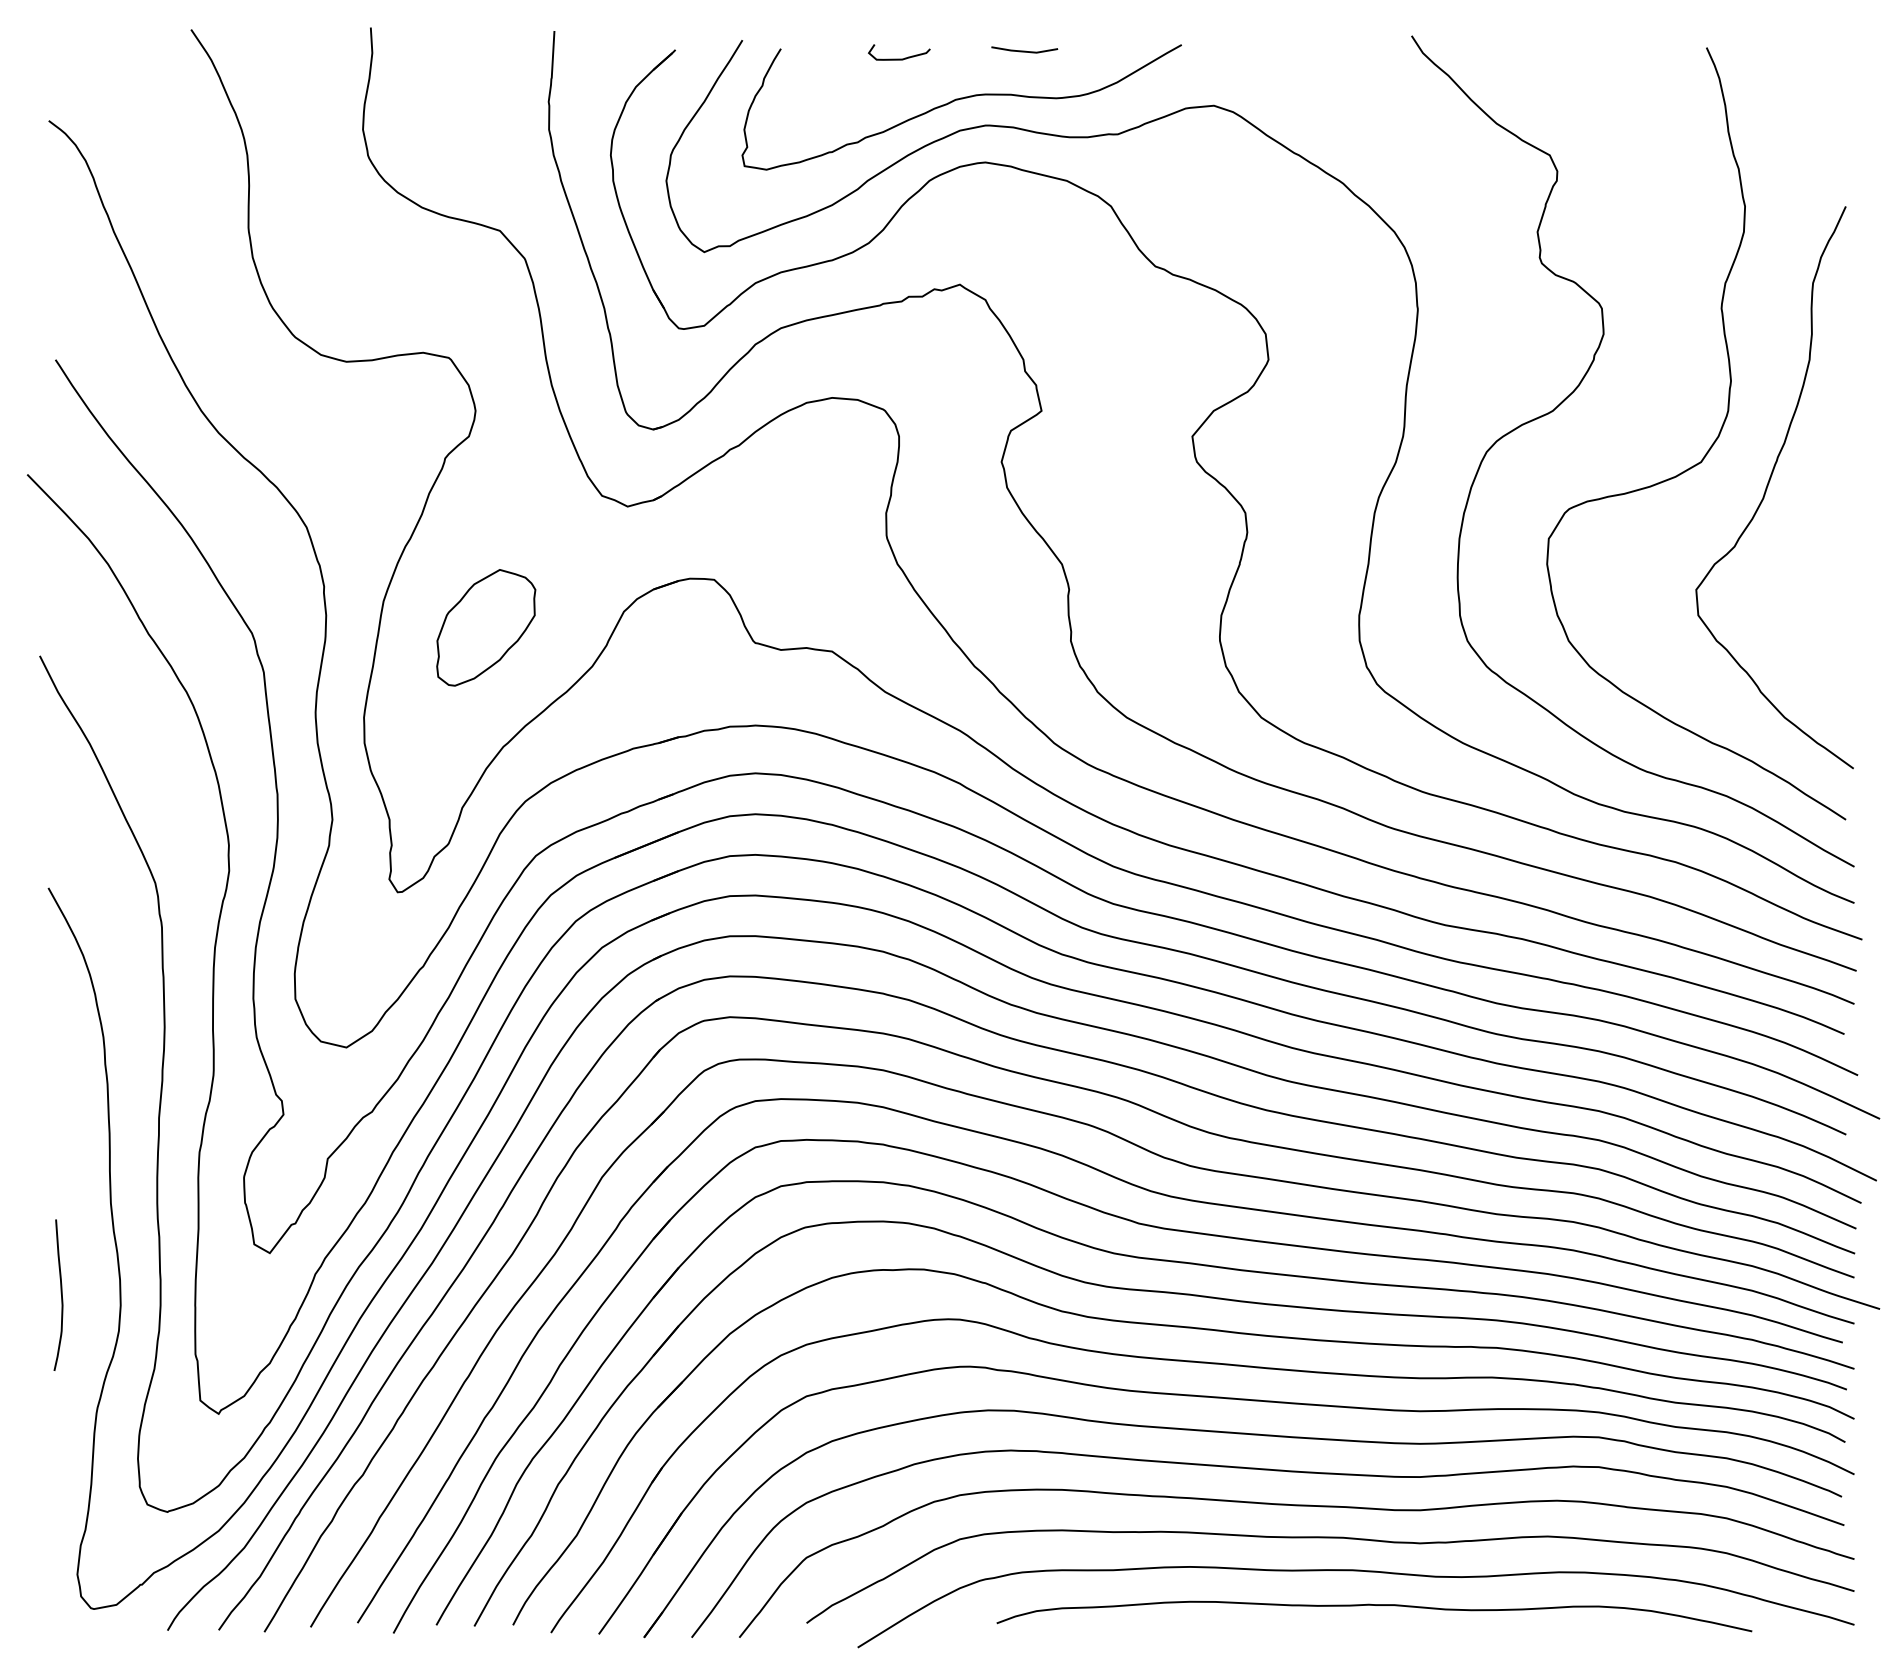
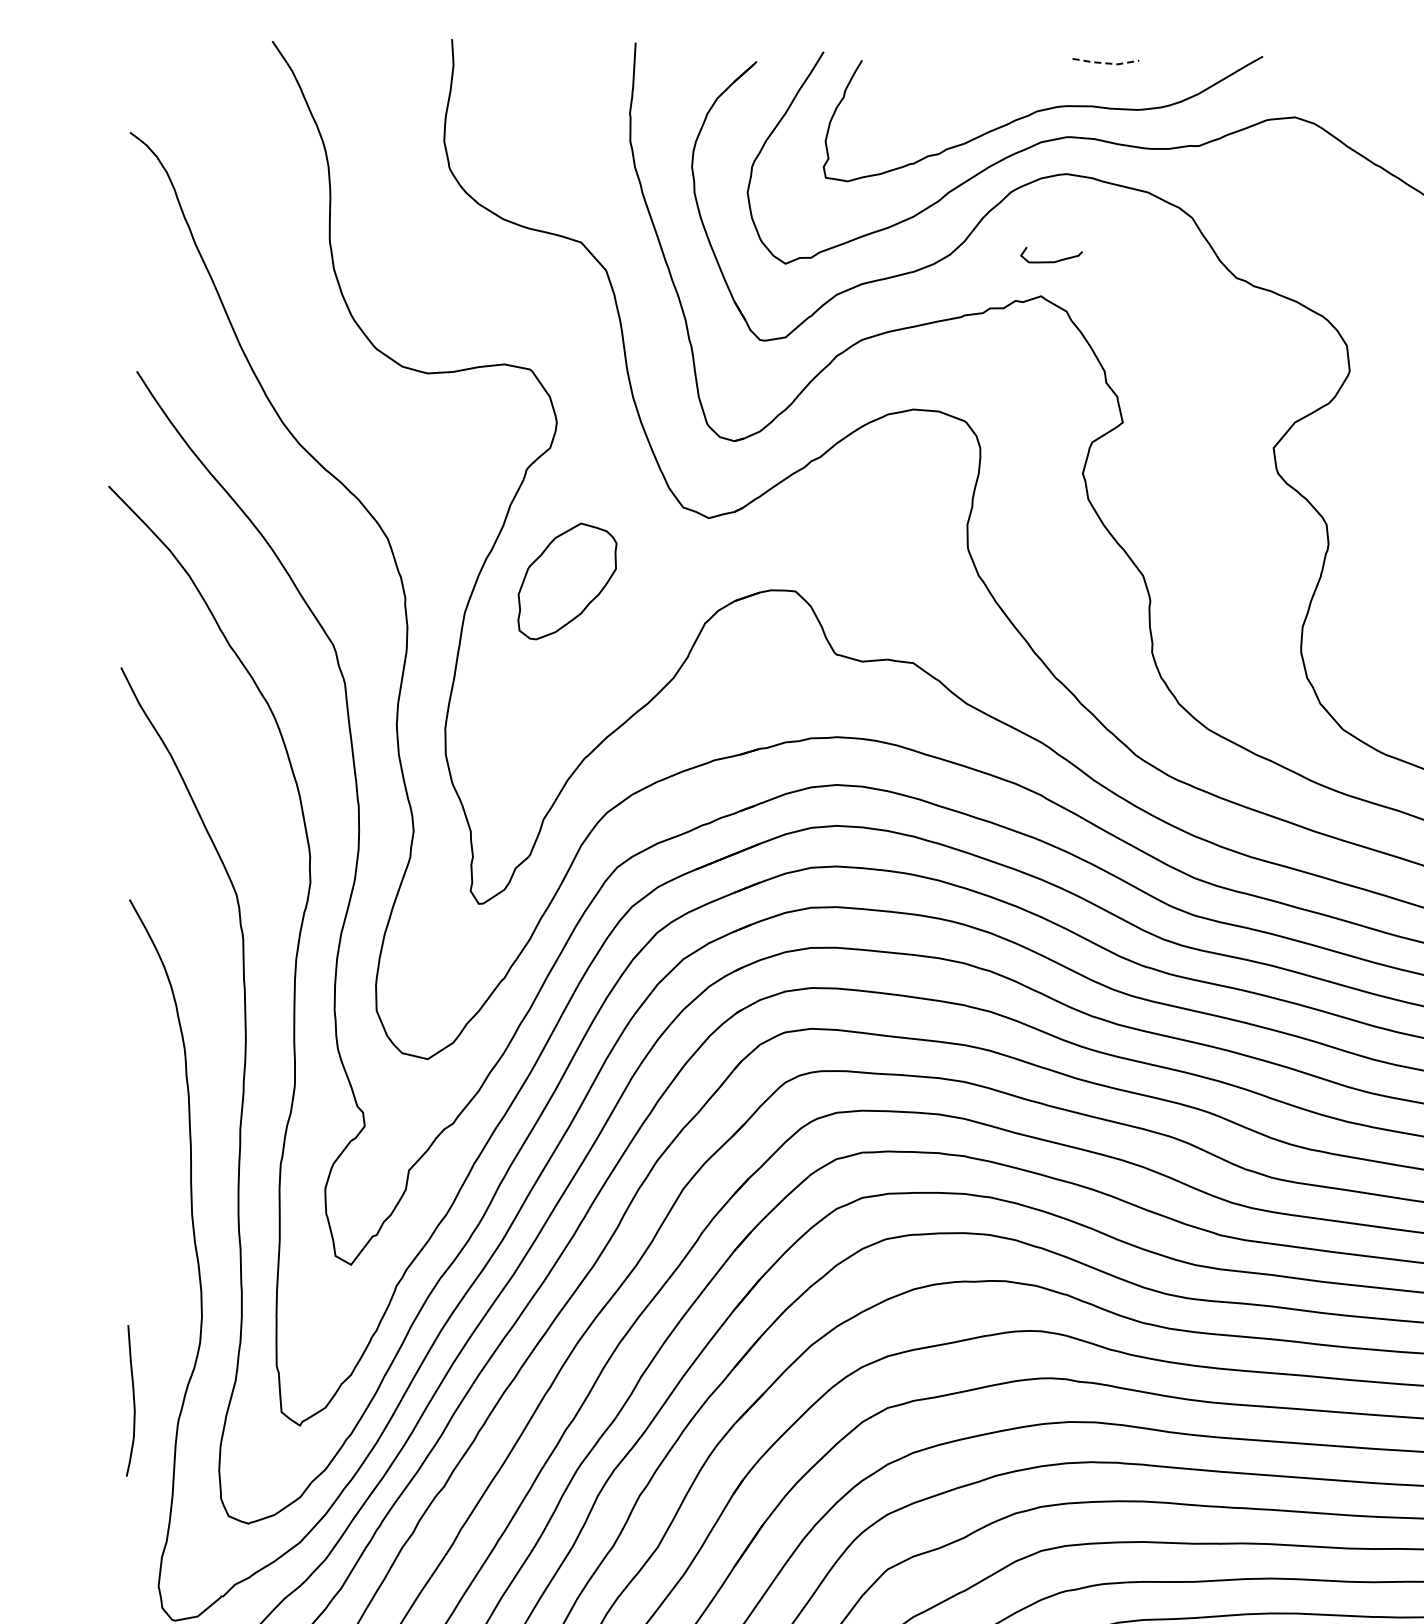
line: (1024, 51) -> (1105, 63), solid -> dashed
curve: (899, 58) -> (1051, 261), moved
part: (486, 627) -> (567, 581), moved
curve: (60, 1293) -> (132, 1399), moved

